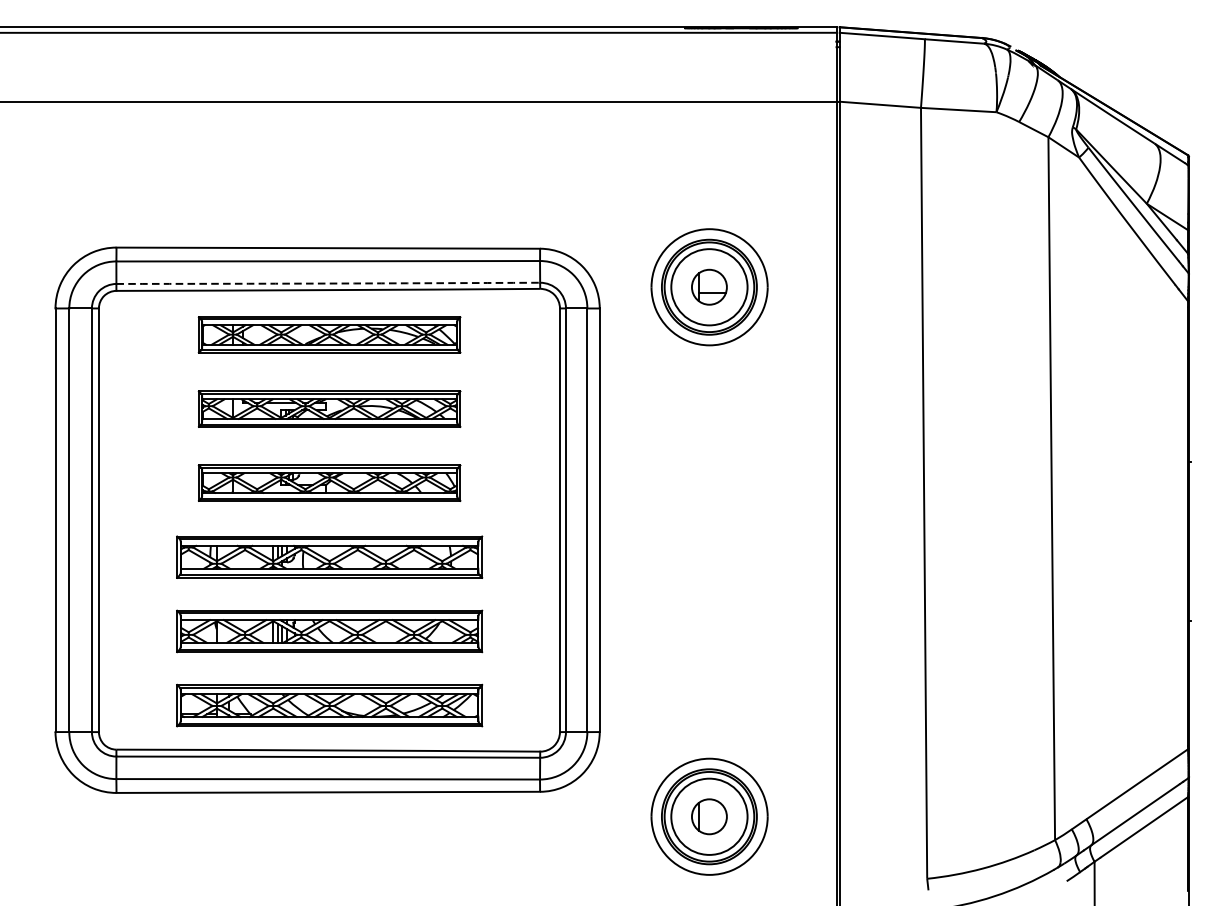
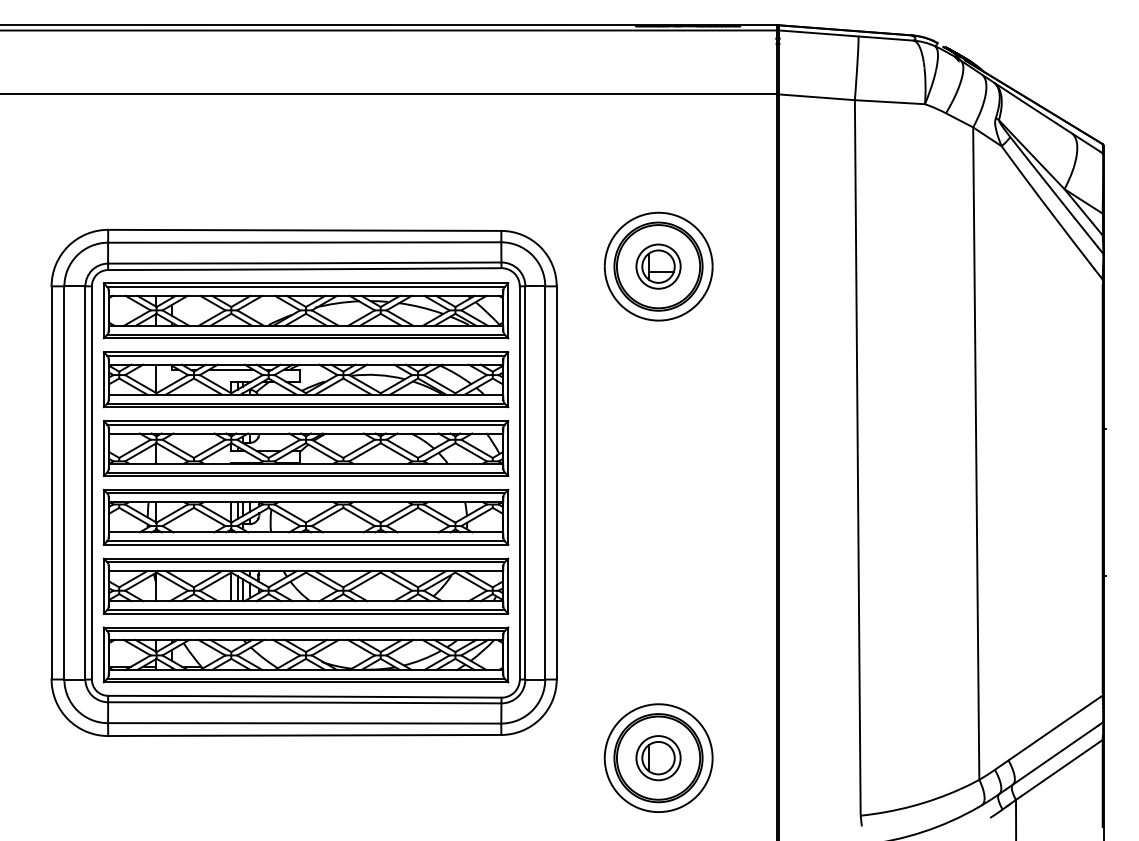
arc: (327, 283) -> (304, 263), dashed -> solid
circle: (709, 287) -> (658, 266), size x0.62
part: (329, 334) -> (305, 310), size x1.67
part: (329, 408) -> (305, 379), size x1.67
part: (329, 483) -> (305, 448), size x1.67
part: (329, 556) -> (305, 516), size x1.43
part: (329, 630) -> (305, 585), size x1.43
part: (329, 705) -> (305, 654), size x1.43
circle: (709, 817) -> (658, 758), size x0.62

